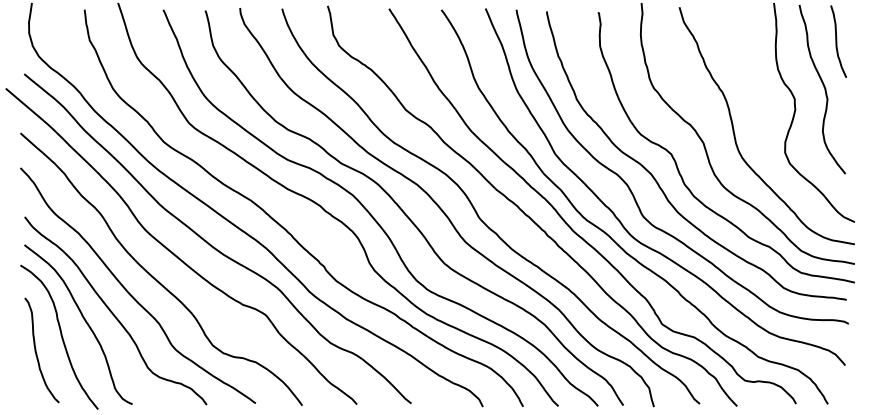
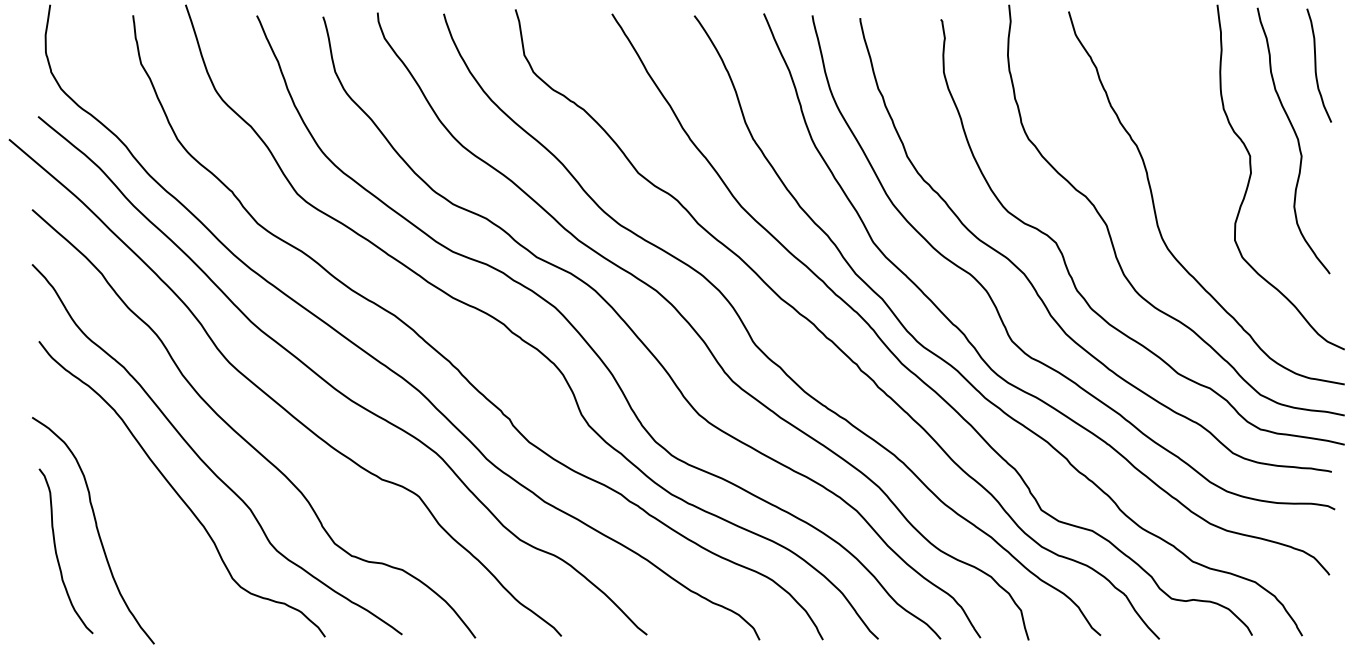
curve: (84, 321) -> (132, 505), removed

